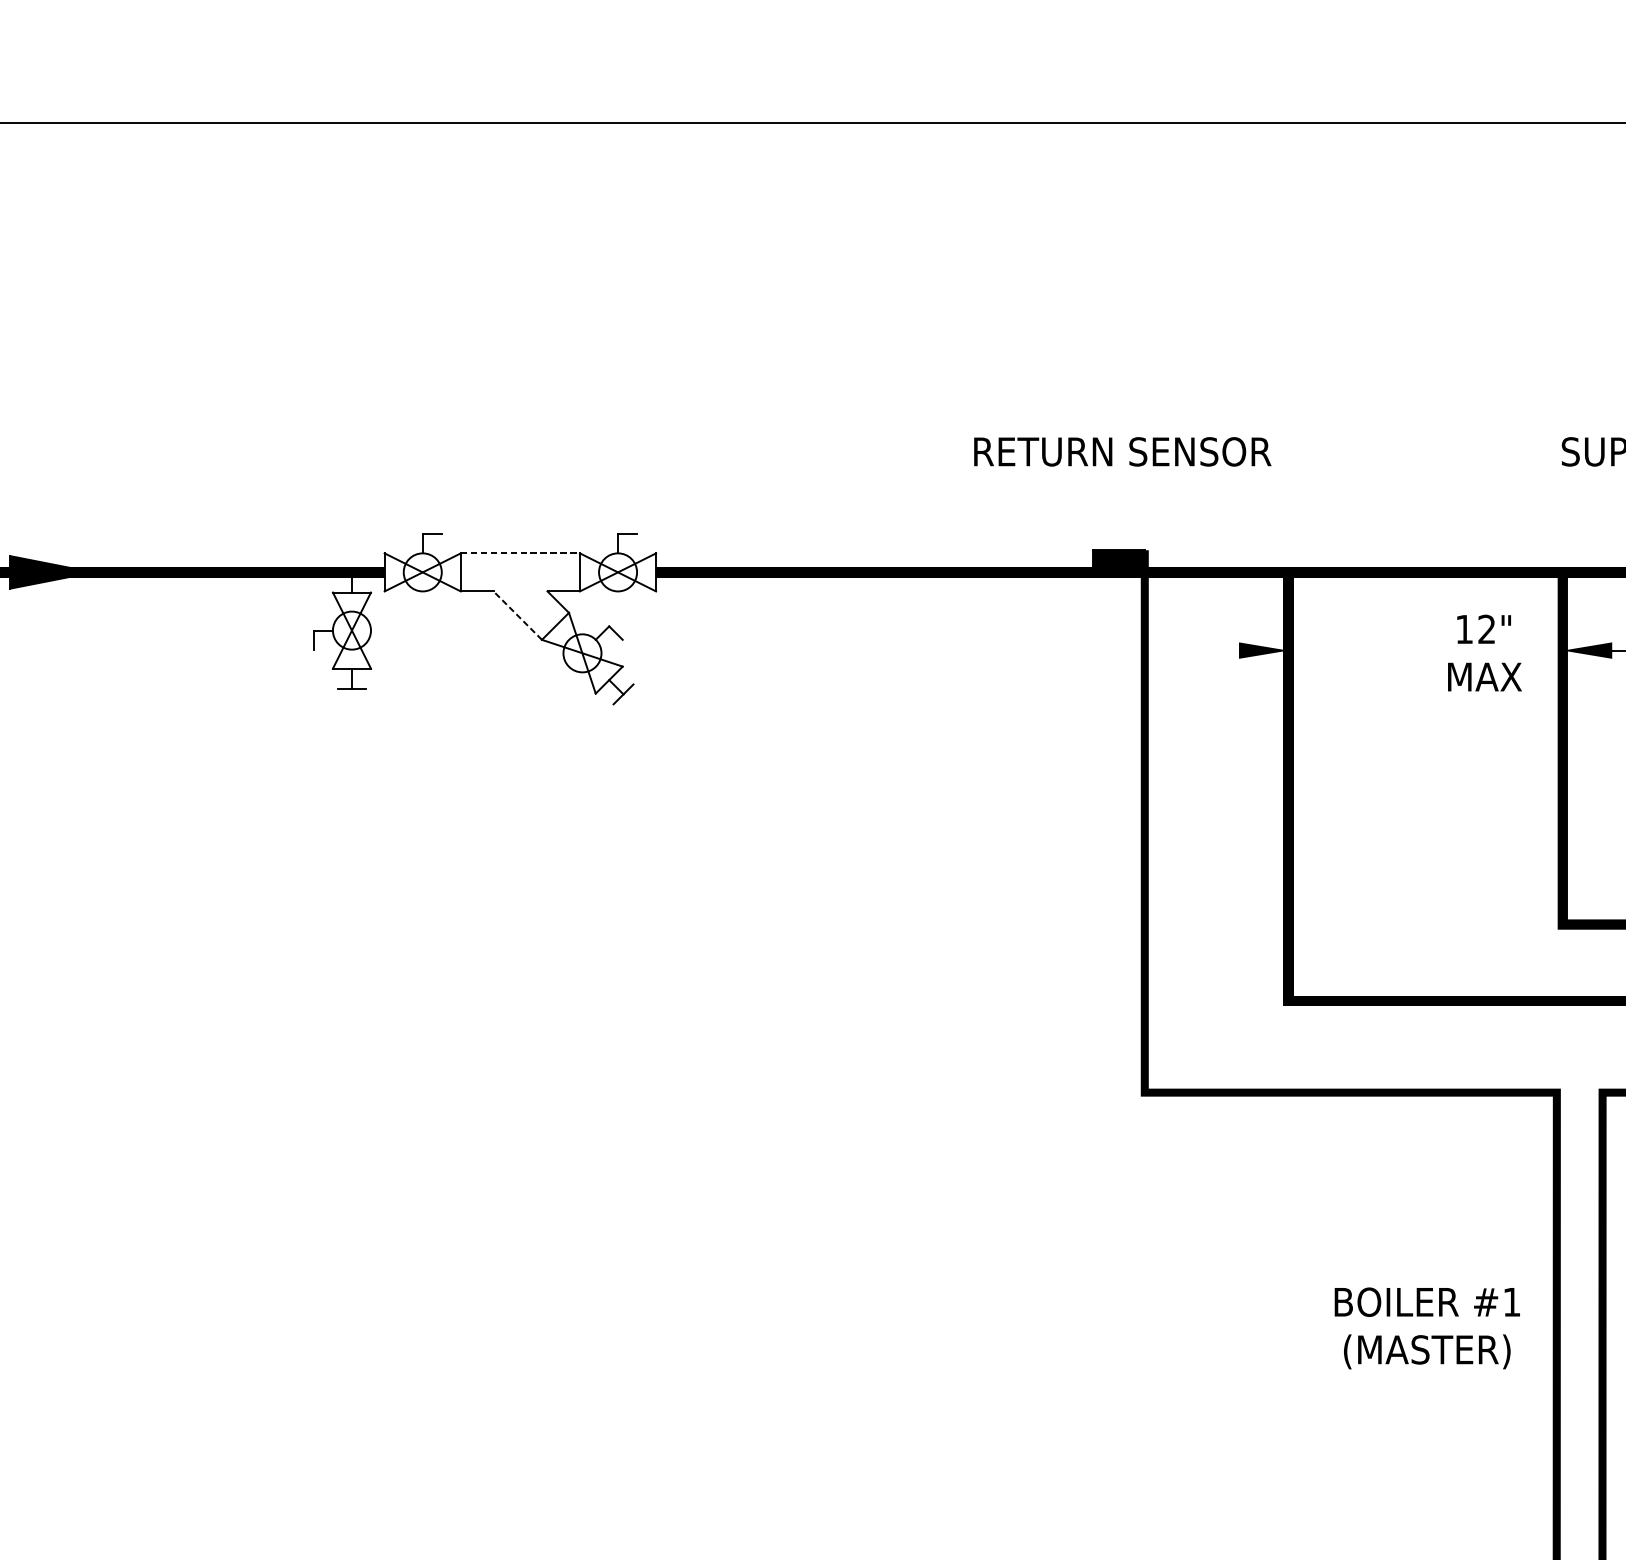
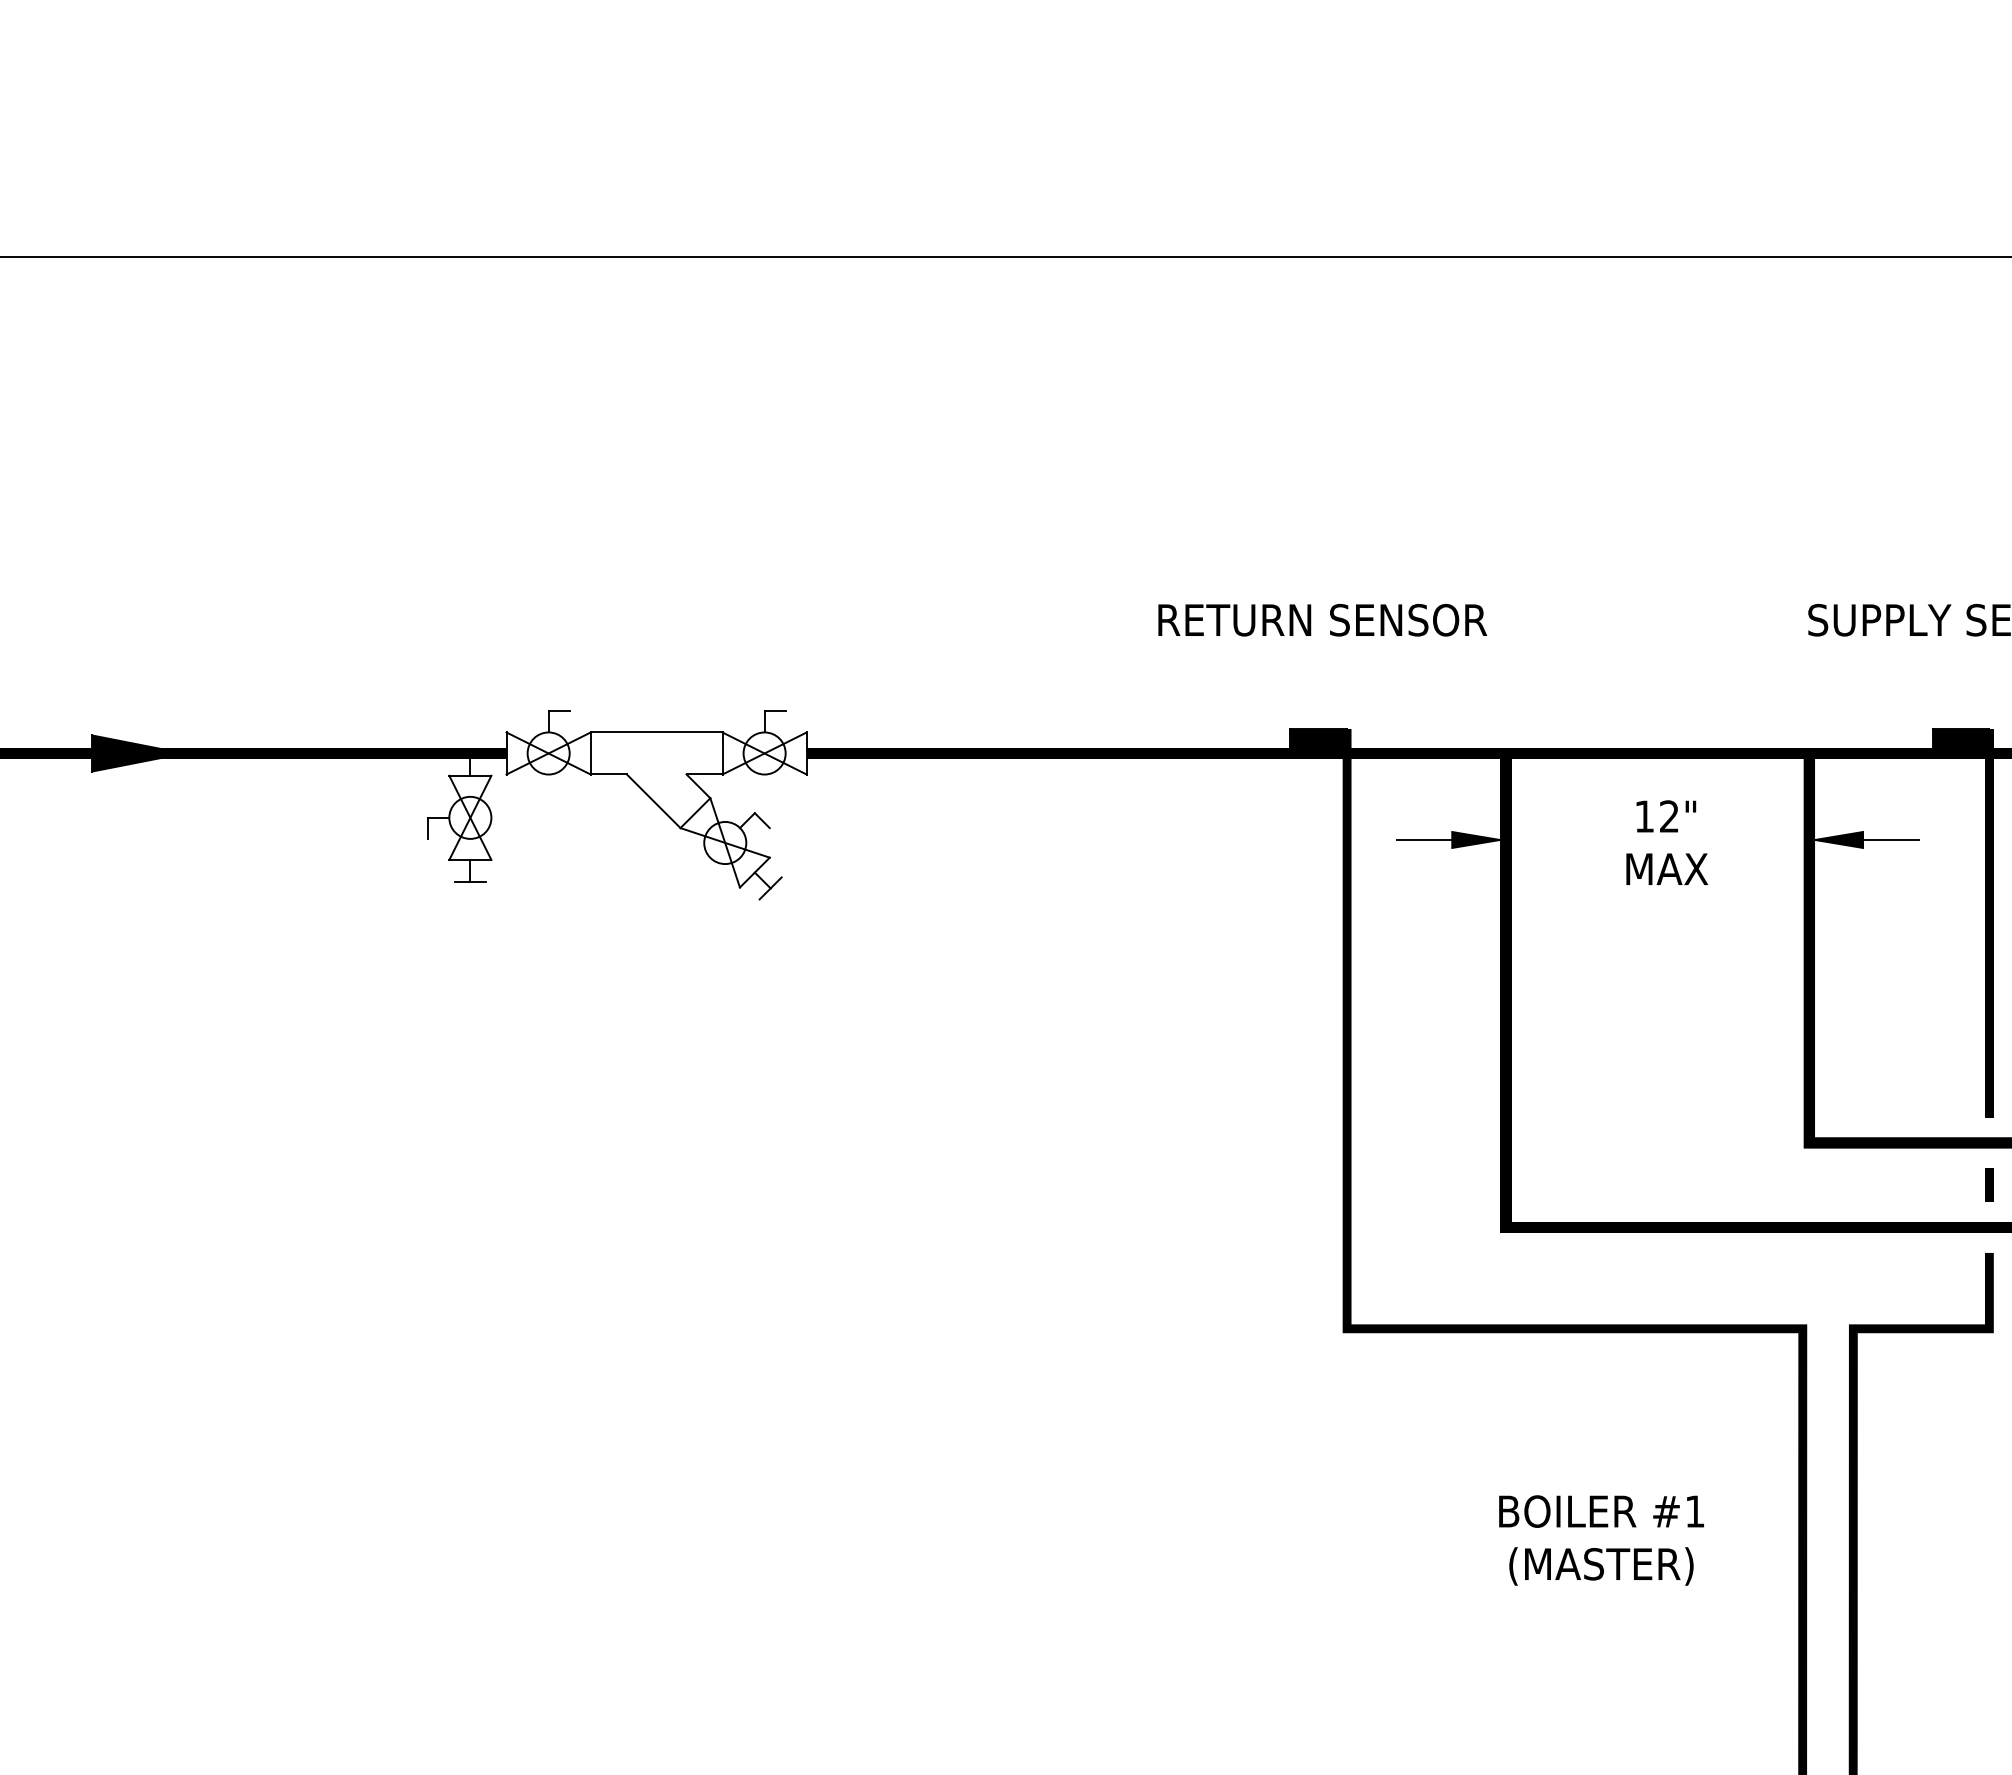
line: (520, 553) -> (656, 732), dashed -> solid
line: (517, 615) -> (653, 801), dashed -> solid
line: (1213, 650) -> (1423, 839), added
text: (1485, 652) -> (1667, 842), moved
text: (1427, 1328) -> (1601, 1540), moved

